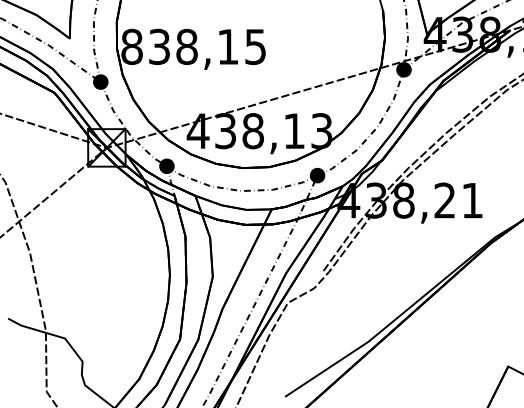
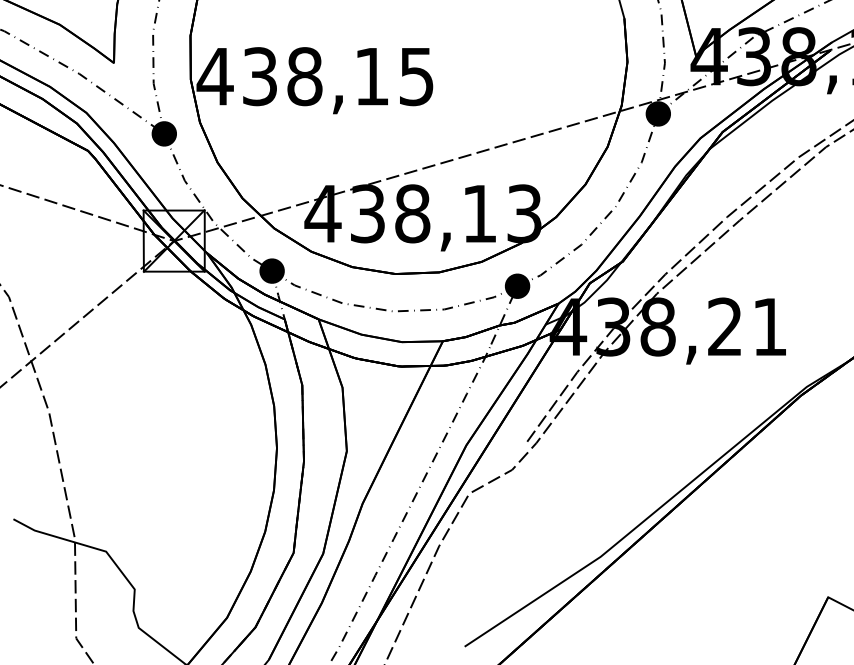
text: (131, 46) -> (214, 75), 838,15 -> 438,15

